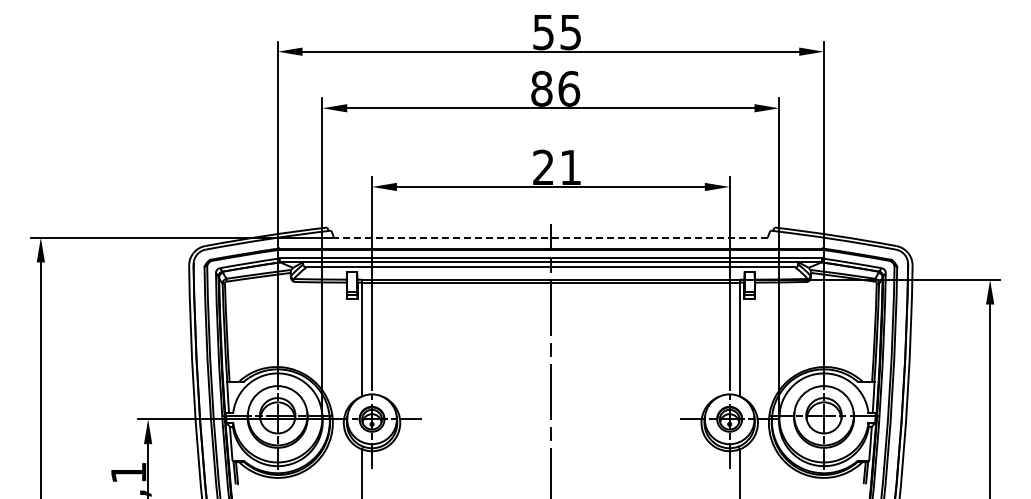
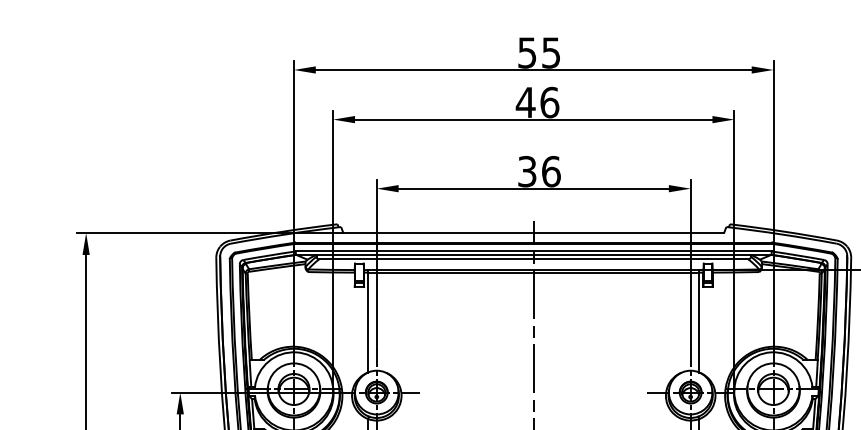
text: (541, 88) -> (525, 102), 86 -> 46
text: (557, 167) -> (539, 171), 21 -> 36
line: (550, 237) -> (533, 233), dashed -> solid

